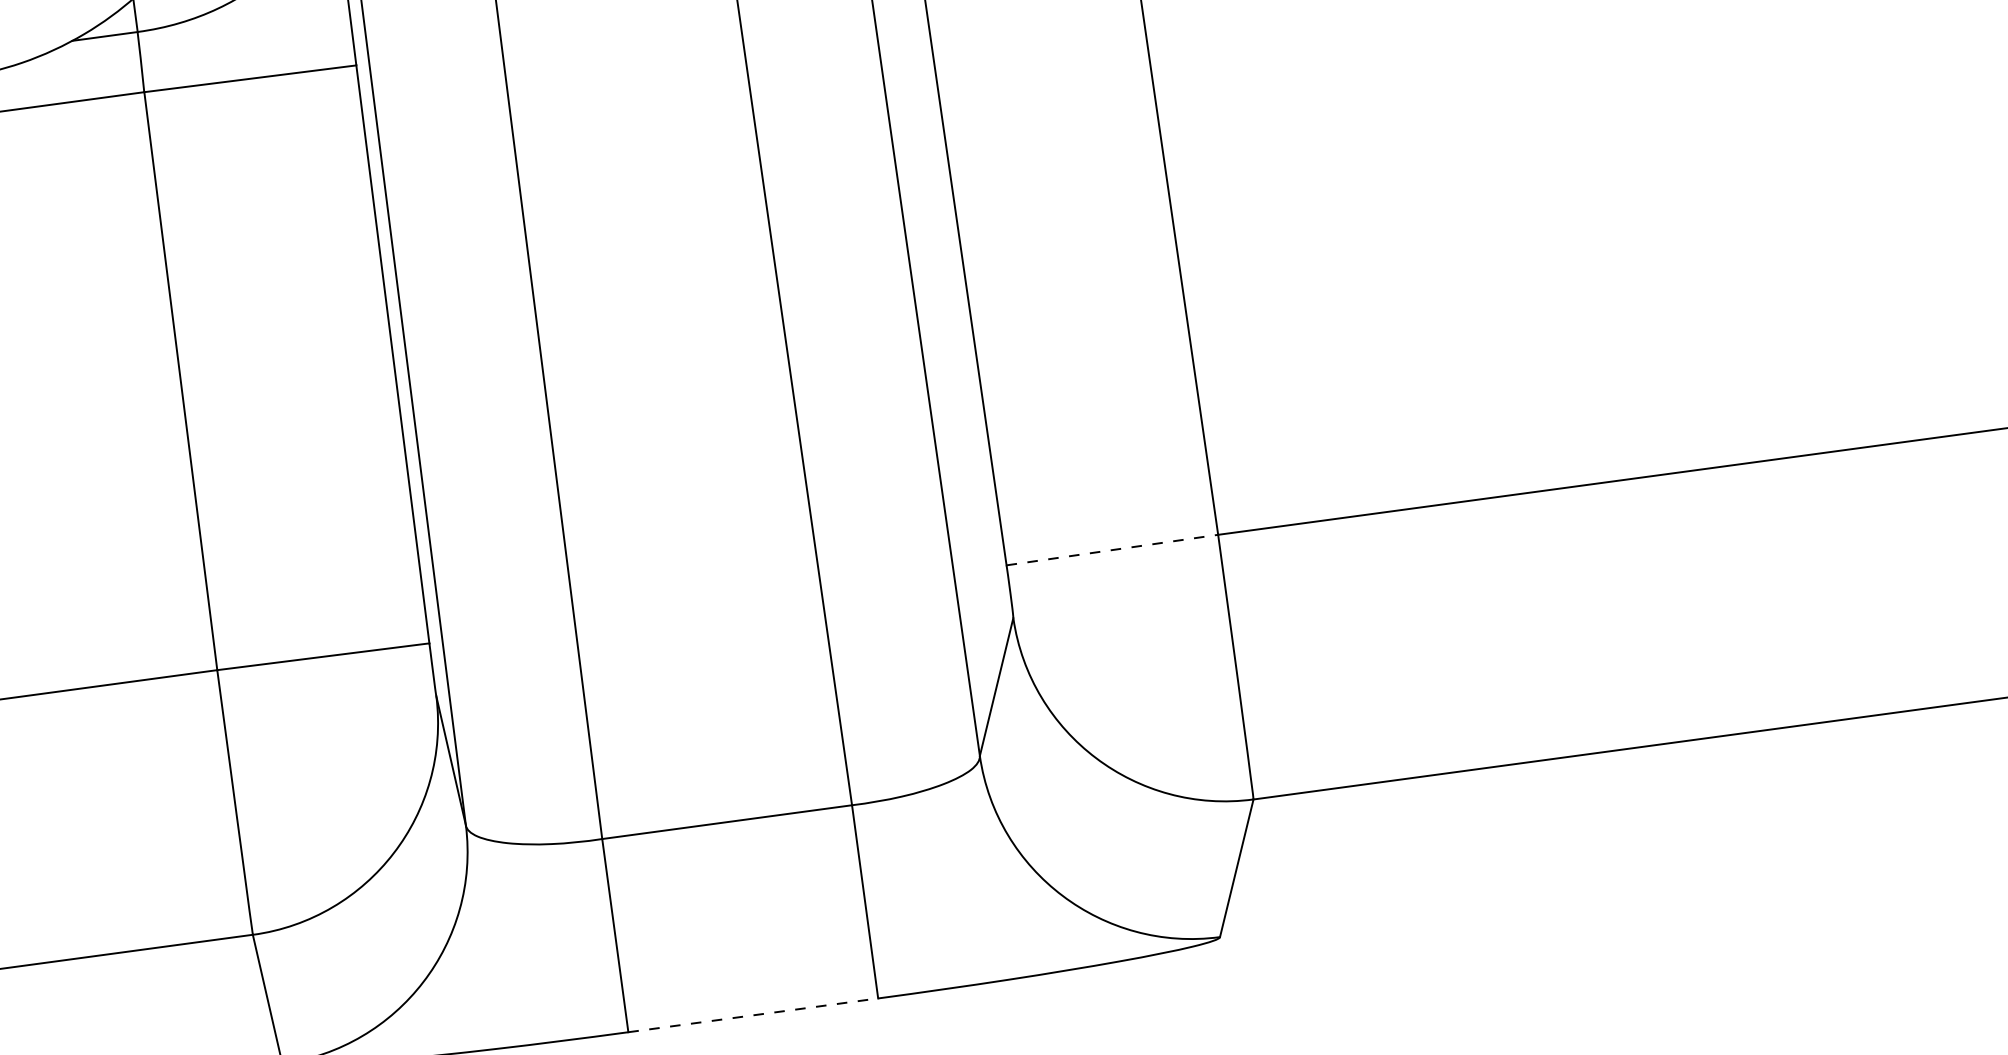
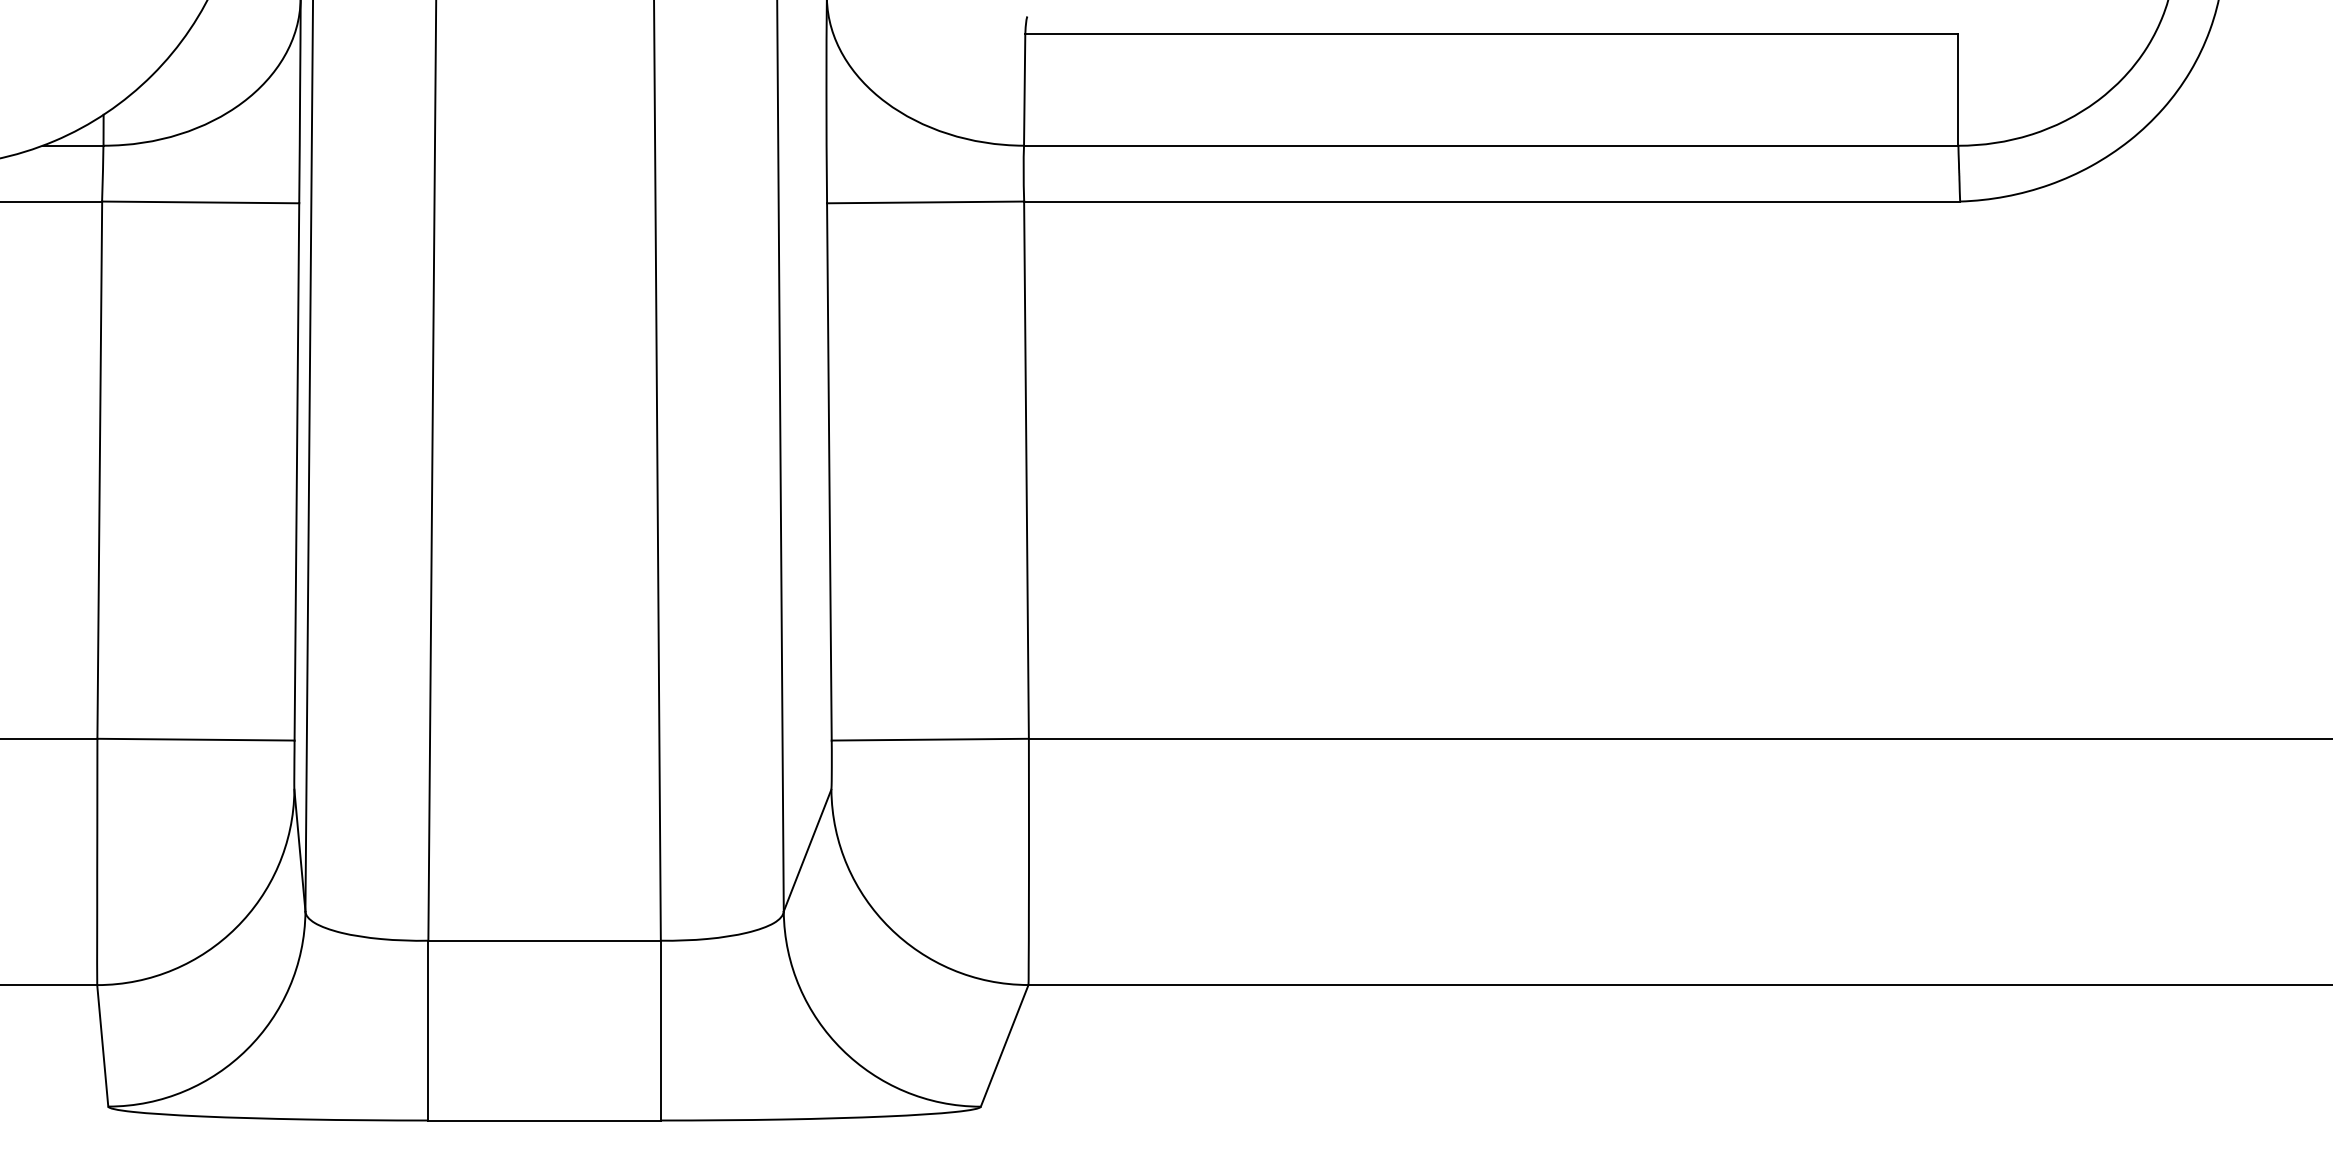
line: (1112, 549) -> (930, 739), dashed -> solid
line: (754, 1015) -> (545, 1120), dashed -> solid

